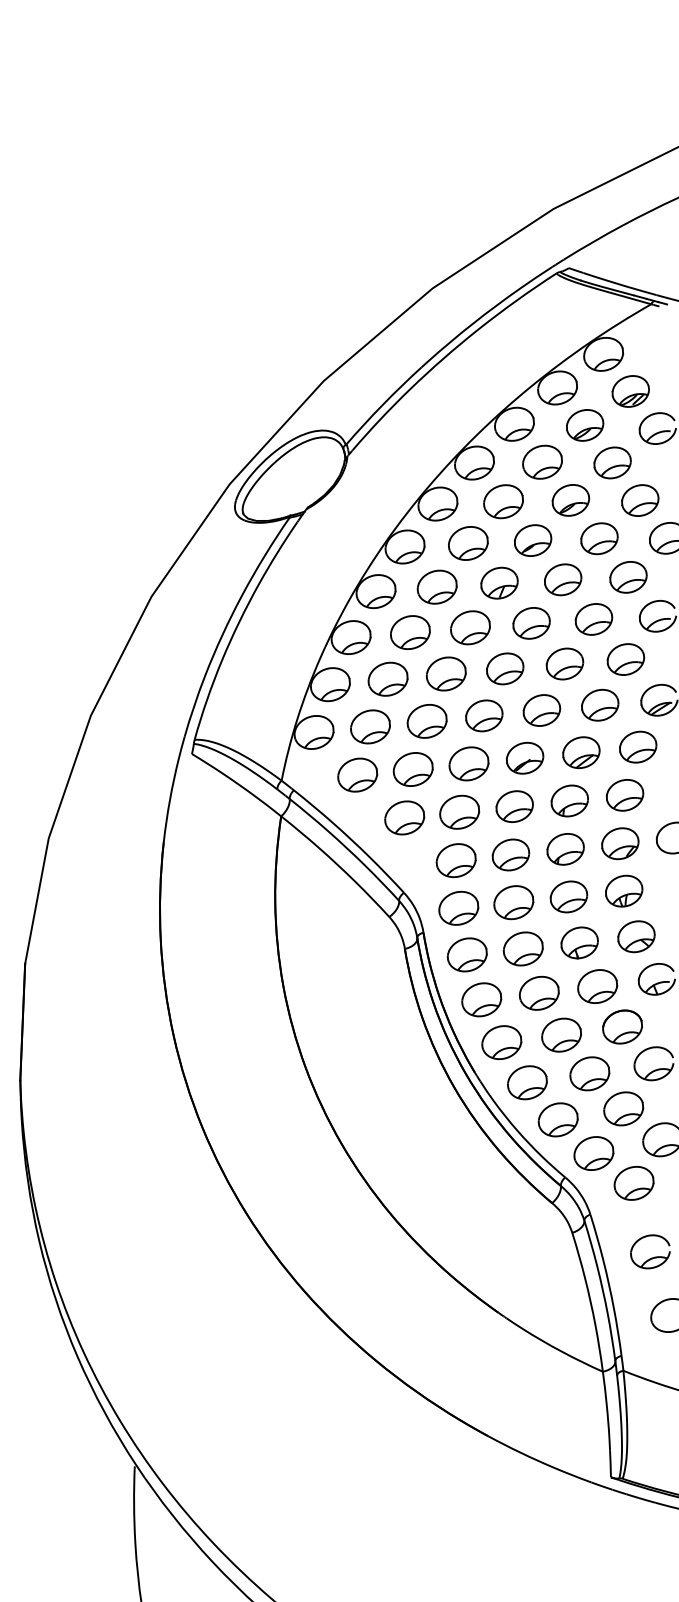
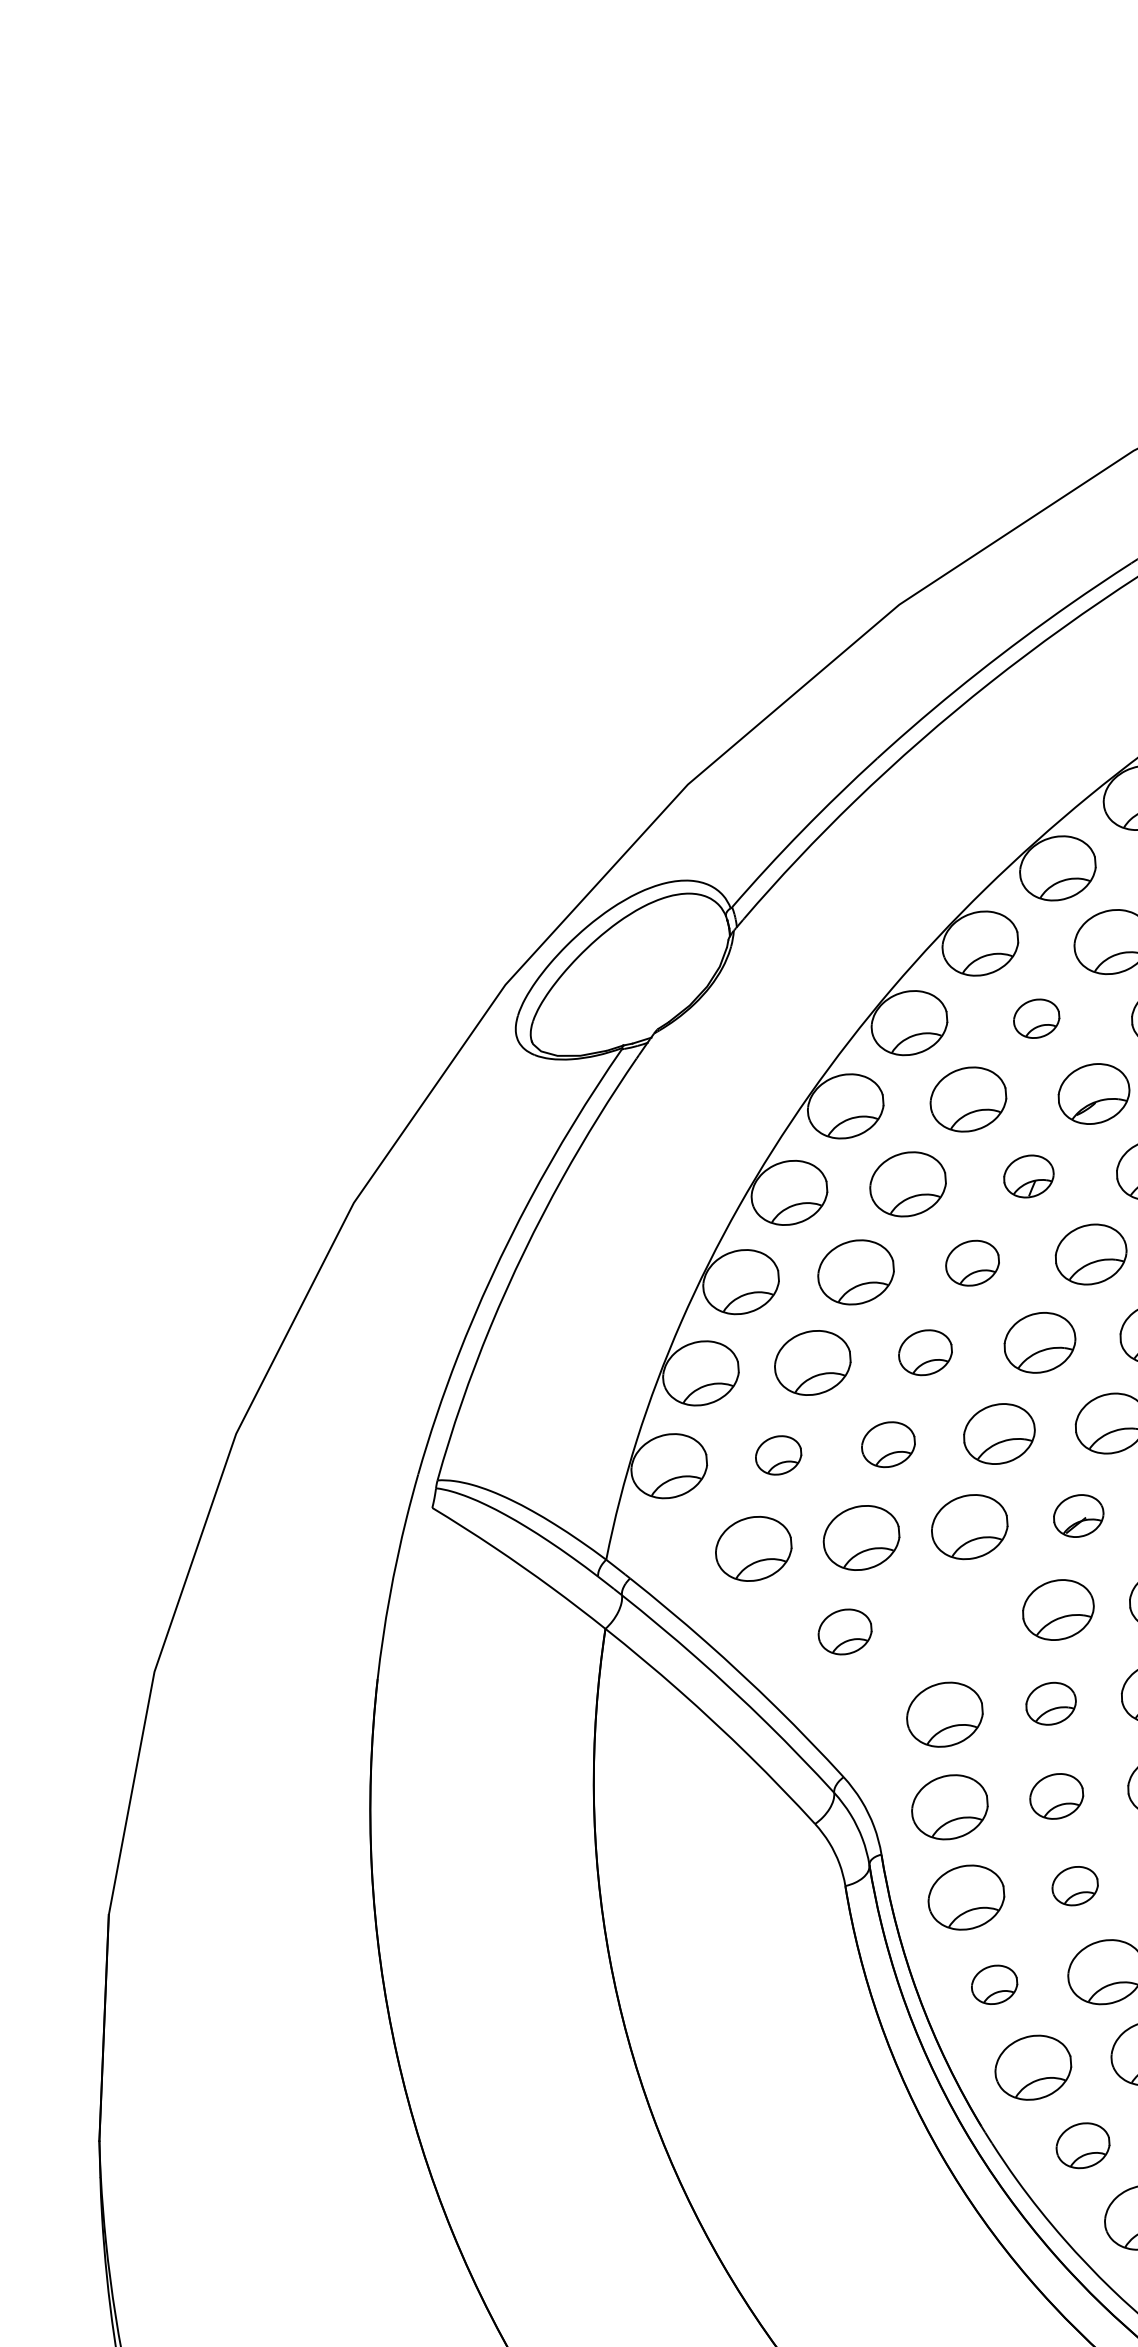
part: (503, 501) -> (1036, 1018), size x0.6
part: (499, 582) -> (1028, 1175), size x0.7
part: (470, 627) -> (972, 1262), size x0.7
part: (445, 673) -> (924, 1351), size x0.7
part: (426, 721) -> (887, 1444), size x0.7
part: (370, 726) -> (778, 1454), size x0.6
part: (525, 757) -> (1079, 1514), size x0.7
part: (459, 811) -> (951, 1619), removed
part: (404, 817) -> (844, 1631), size x0.7
part: (510, 854) -> (1050, 1702), size x0.7
part: (513, 902) -> (1056, 1795), size x0.7
part: (523, 948) -> (1075, 1885), size x0.6
part: (481, 999) -> (993, 1984), size x0.6
part: (527, 1082) -> (1083, 2145), size x0.7

